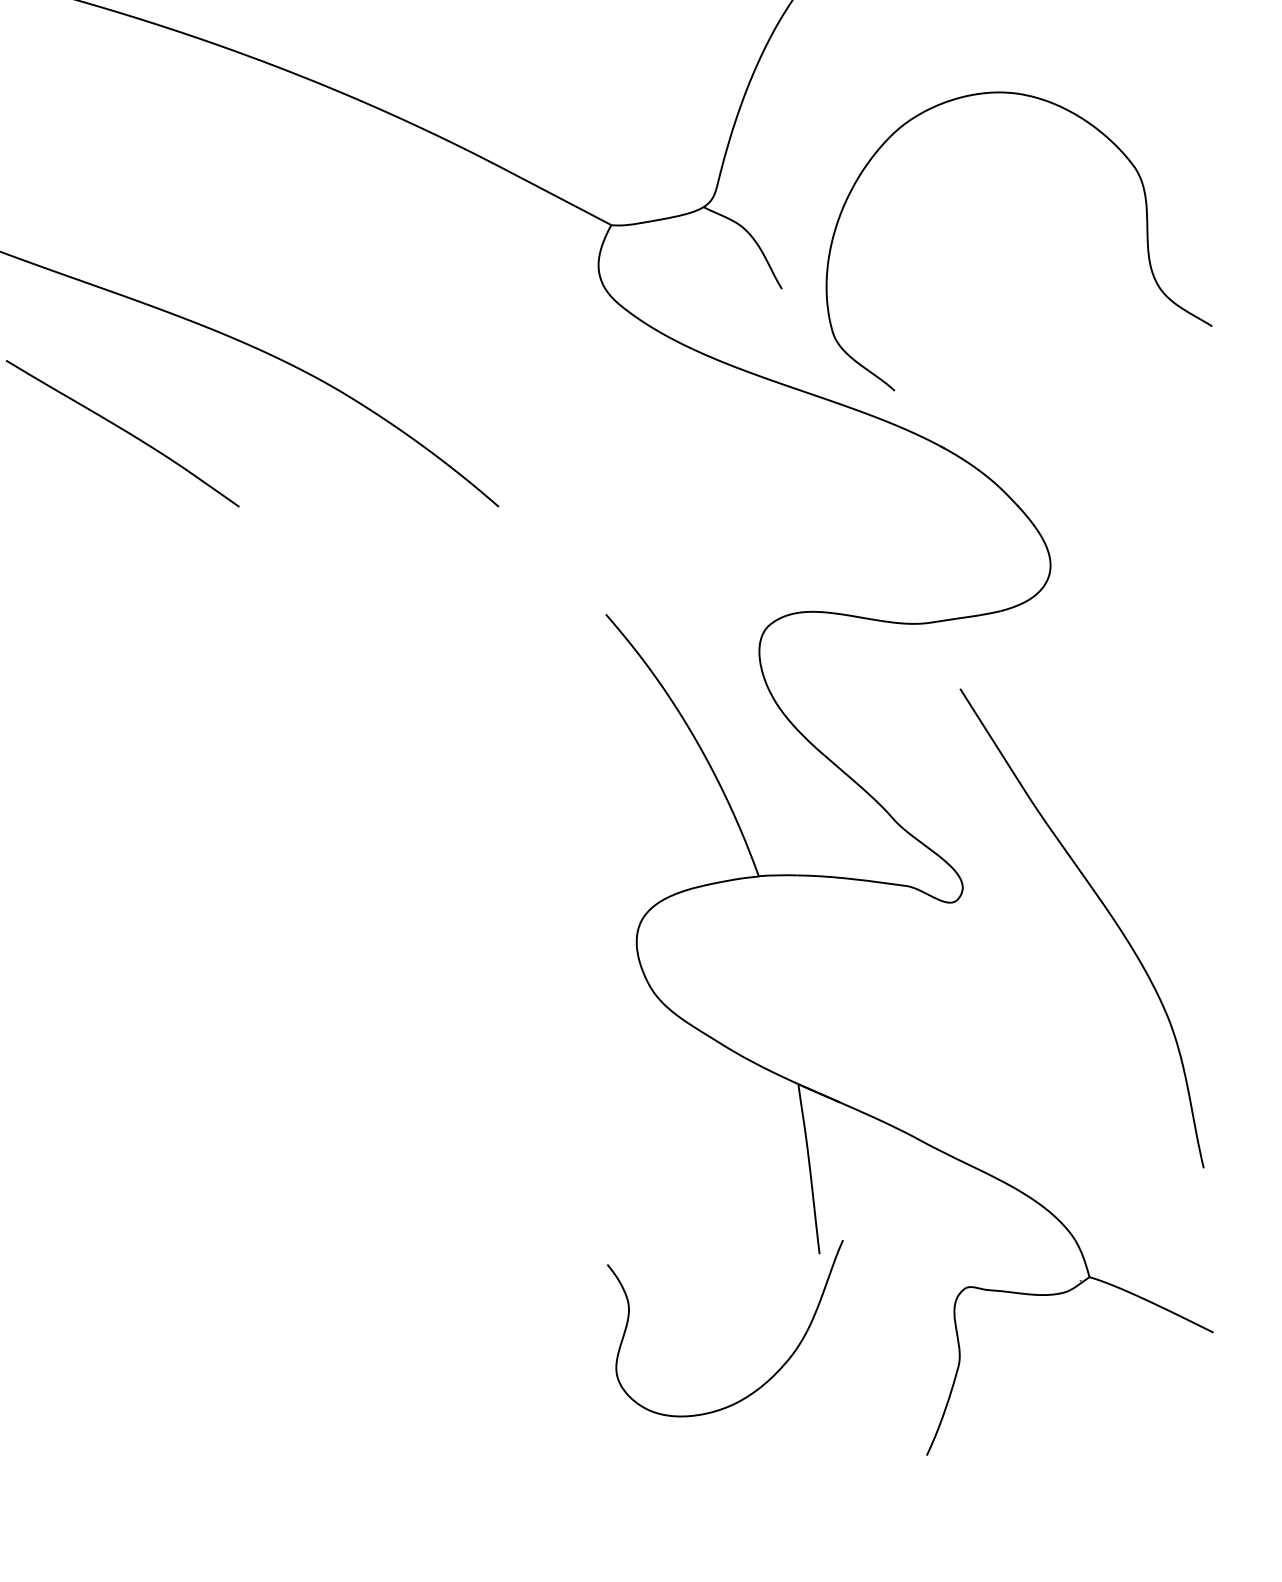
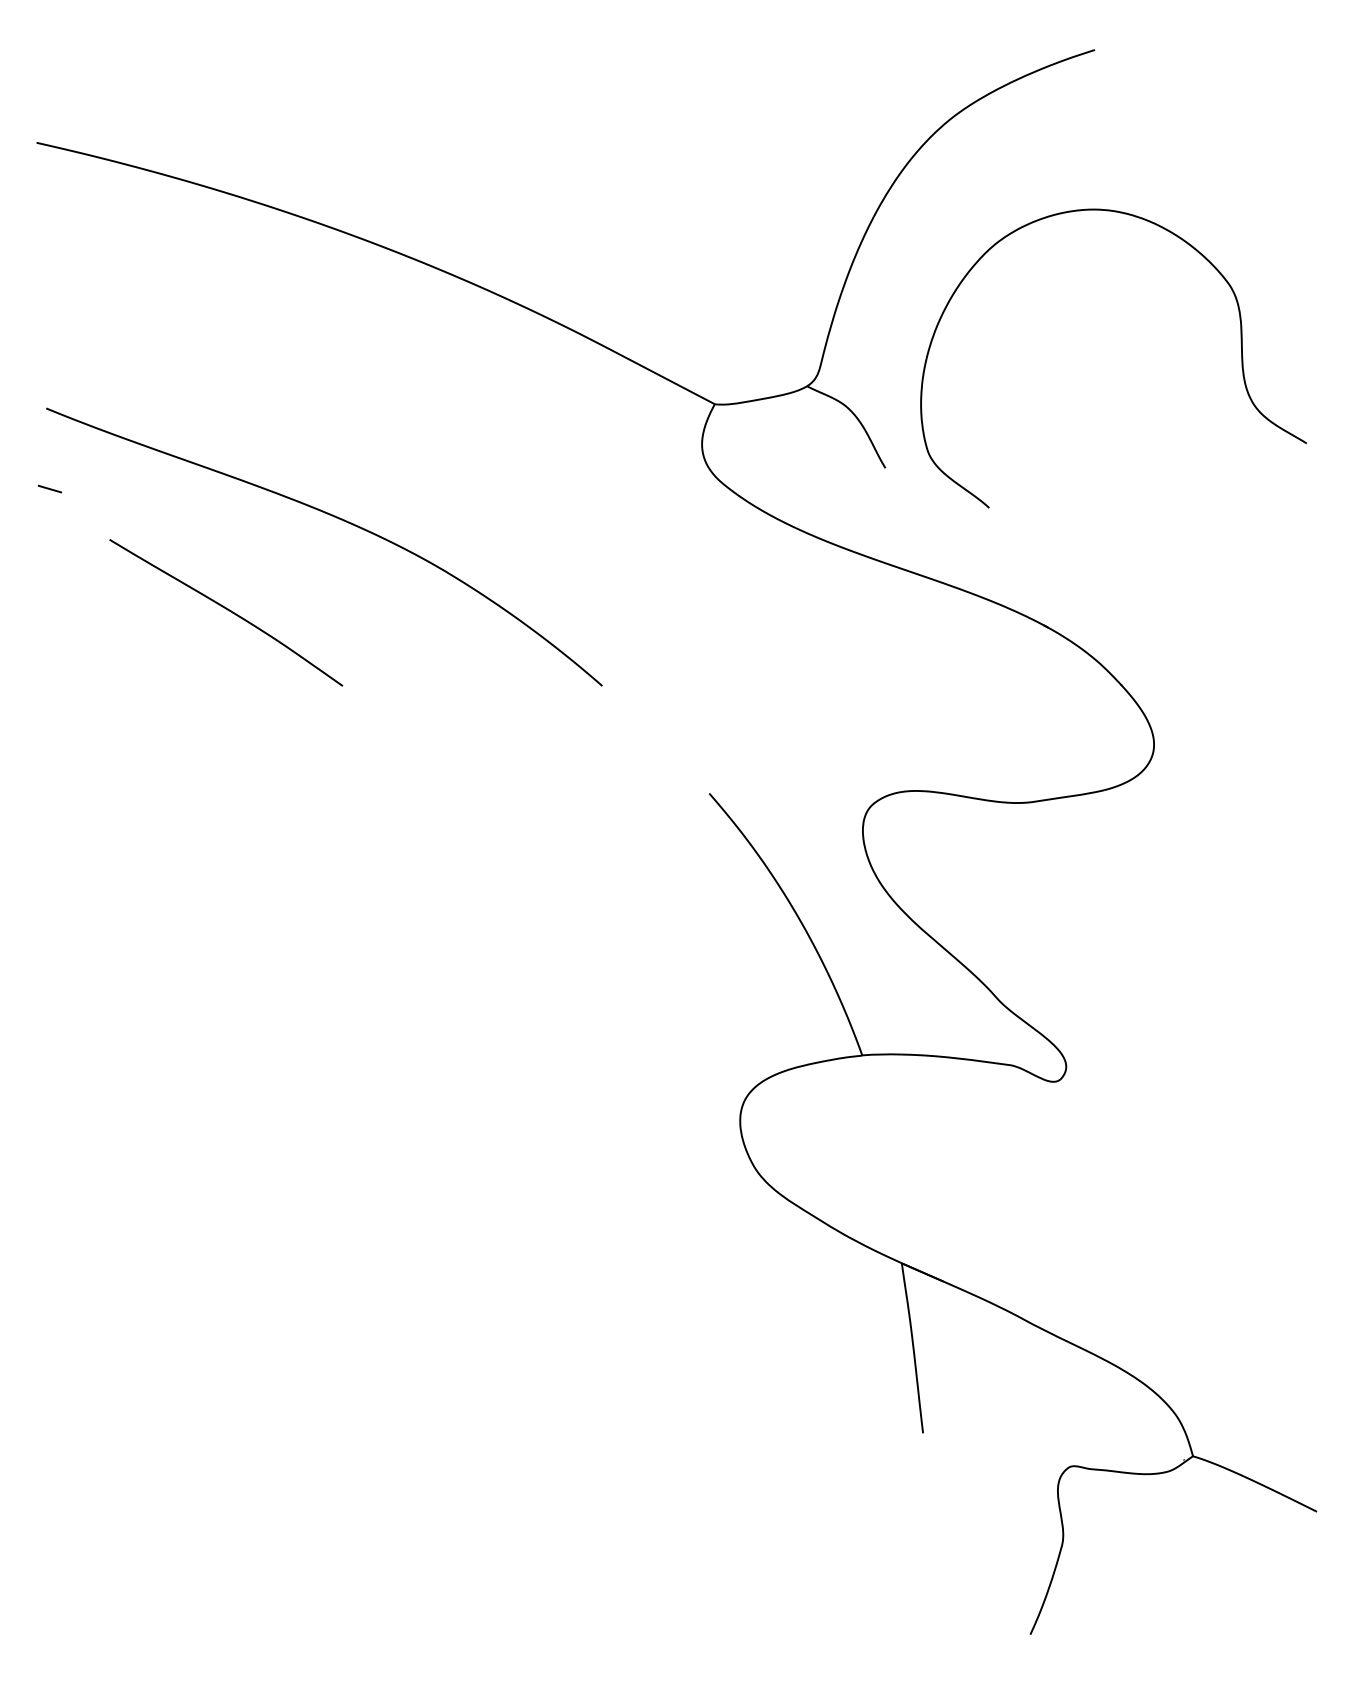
curve: (1146, 226) -> (1240, 343), moved
curve: (1107, 911) -> (1210, 1090), removed
curve: (767, 1380) -> (870, 1559), removed

